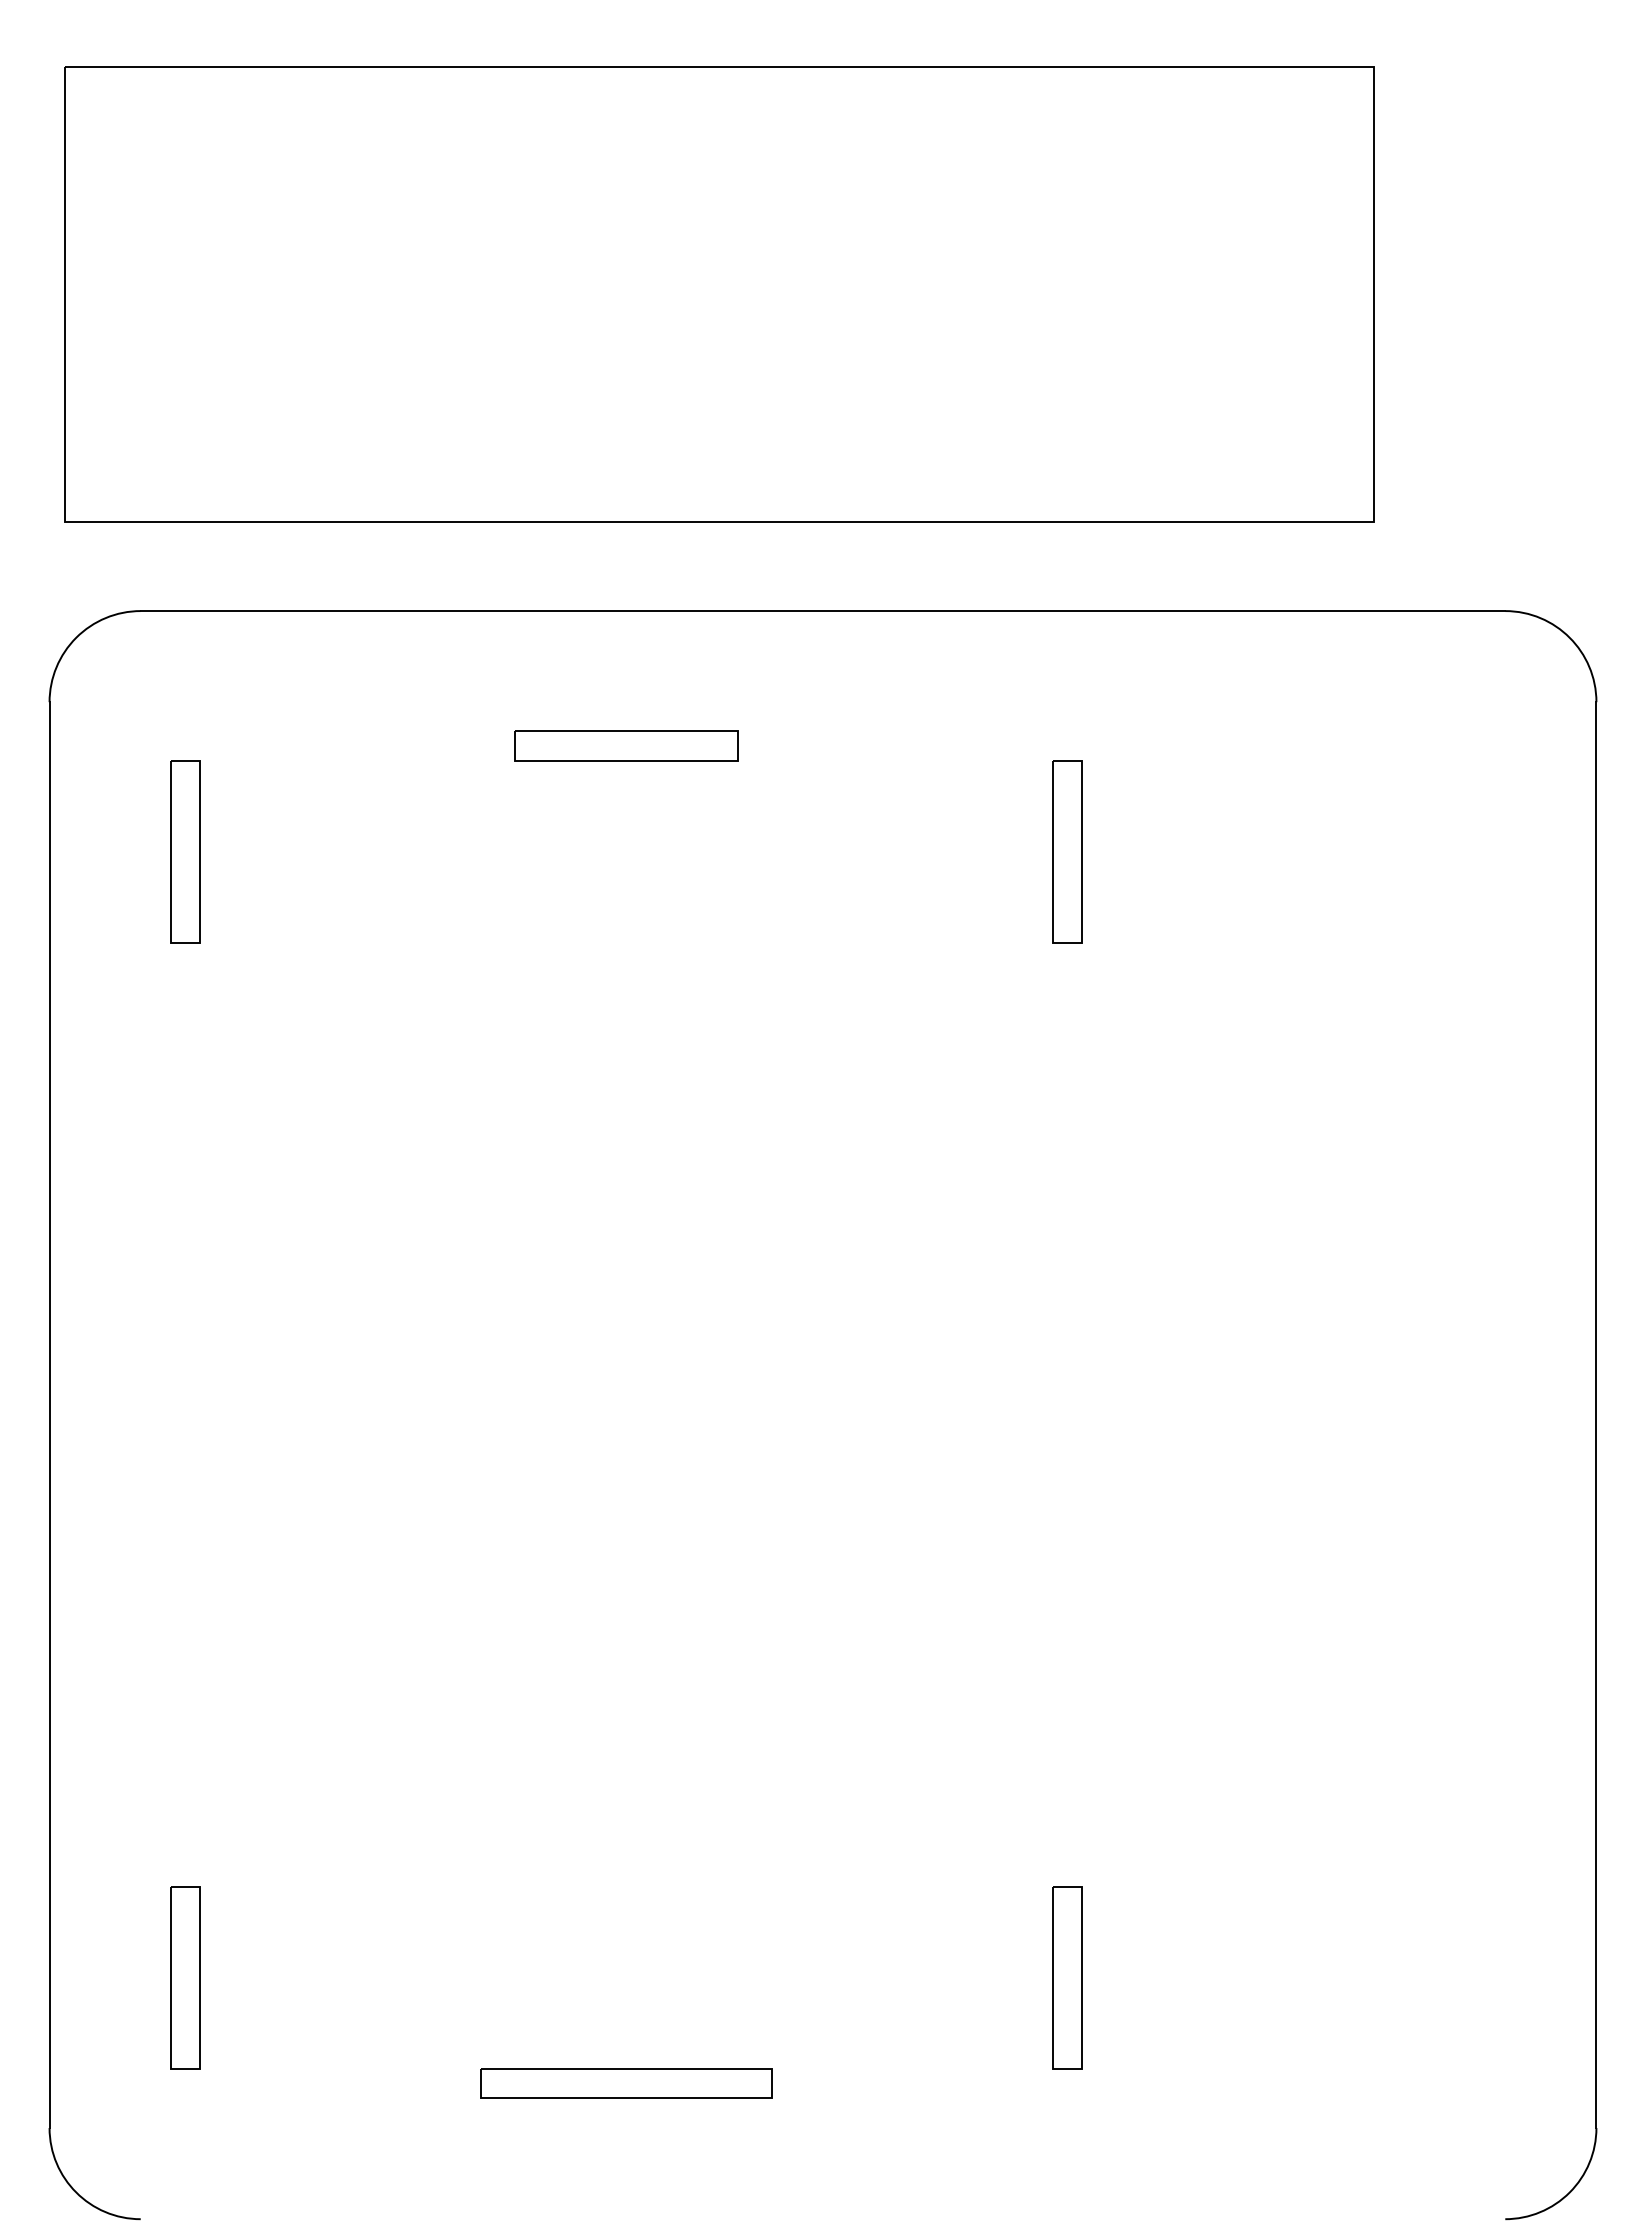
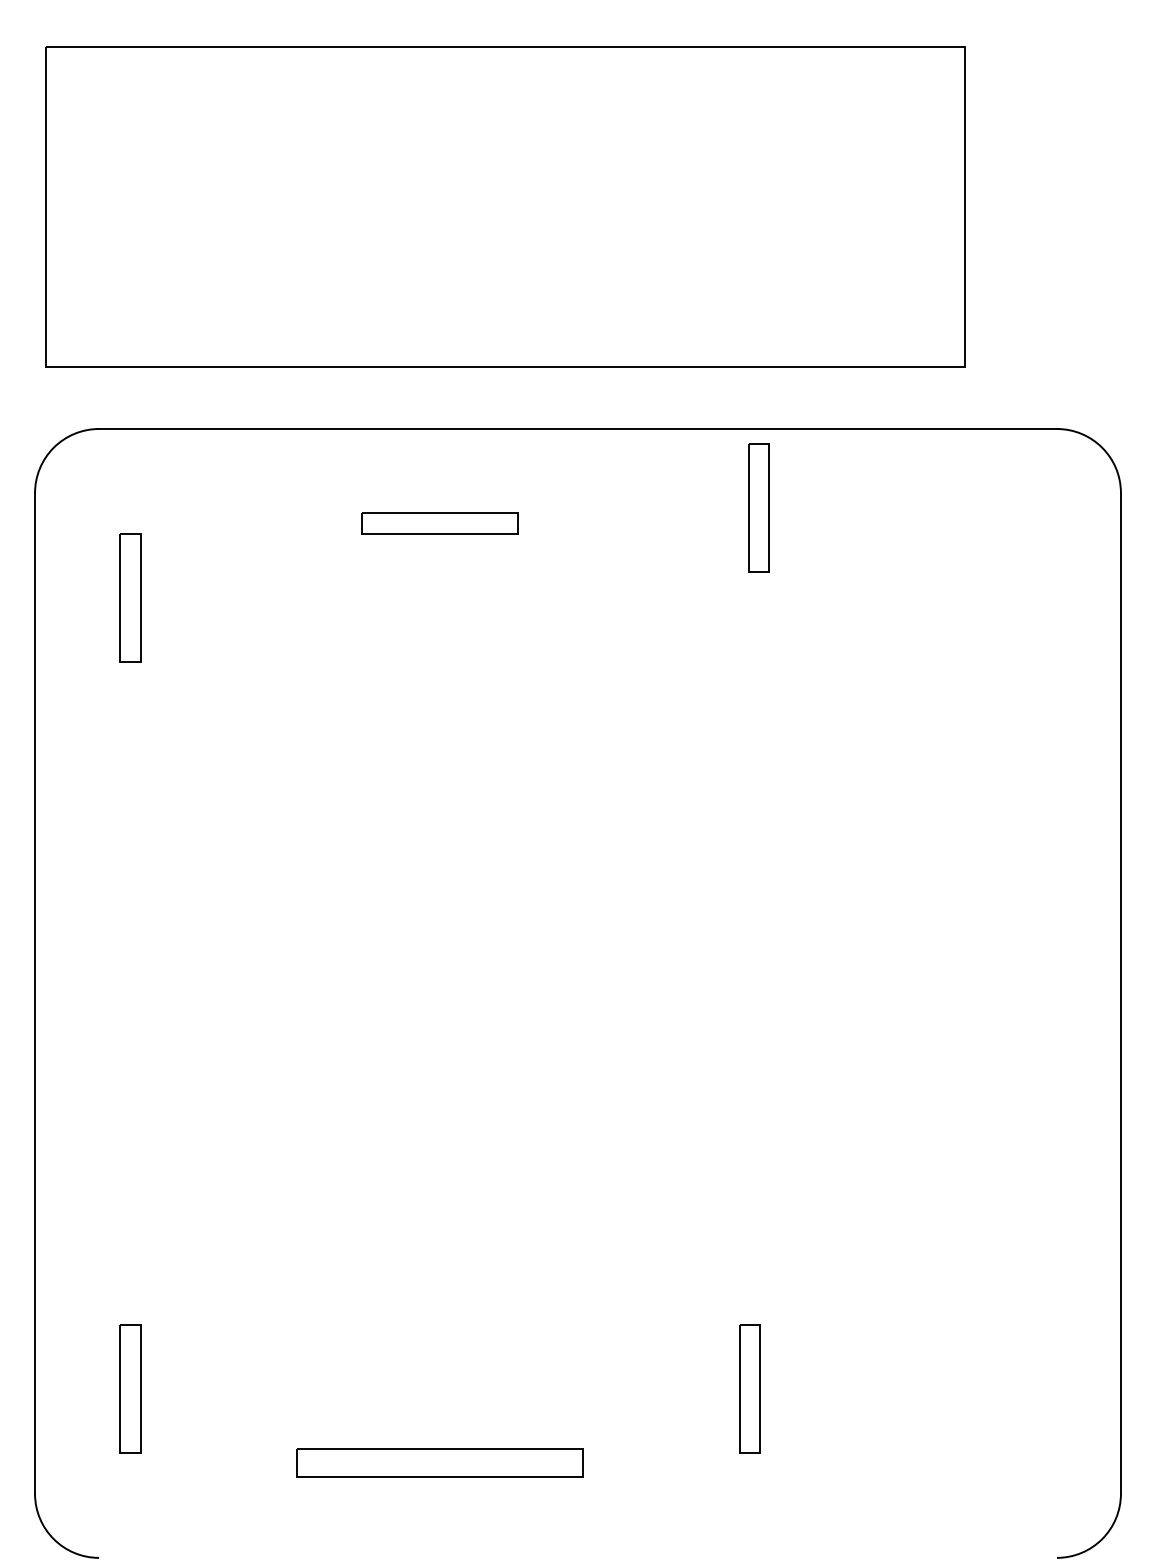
part: (1067, 851) -> (758, 507), moved
part: (626, 2083) -> (440, 1462), size x1.4

